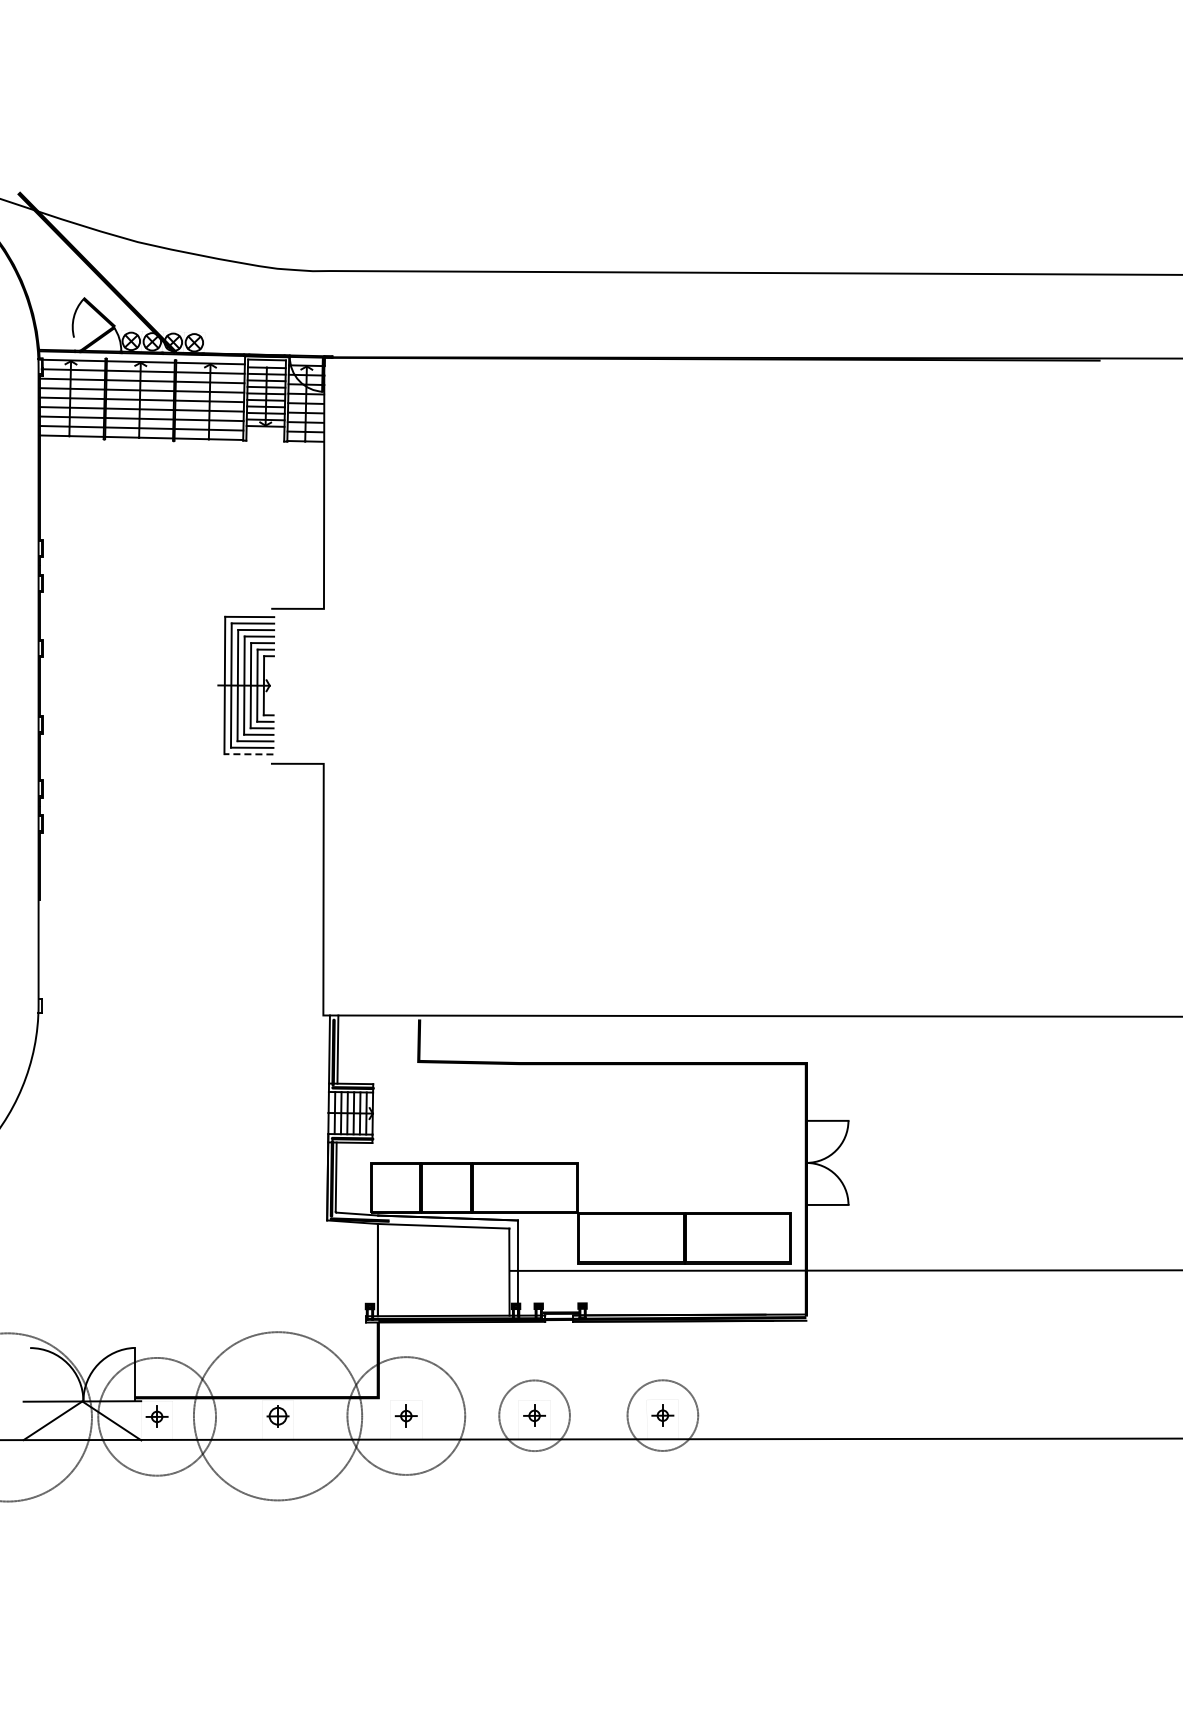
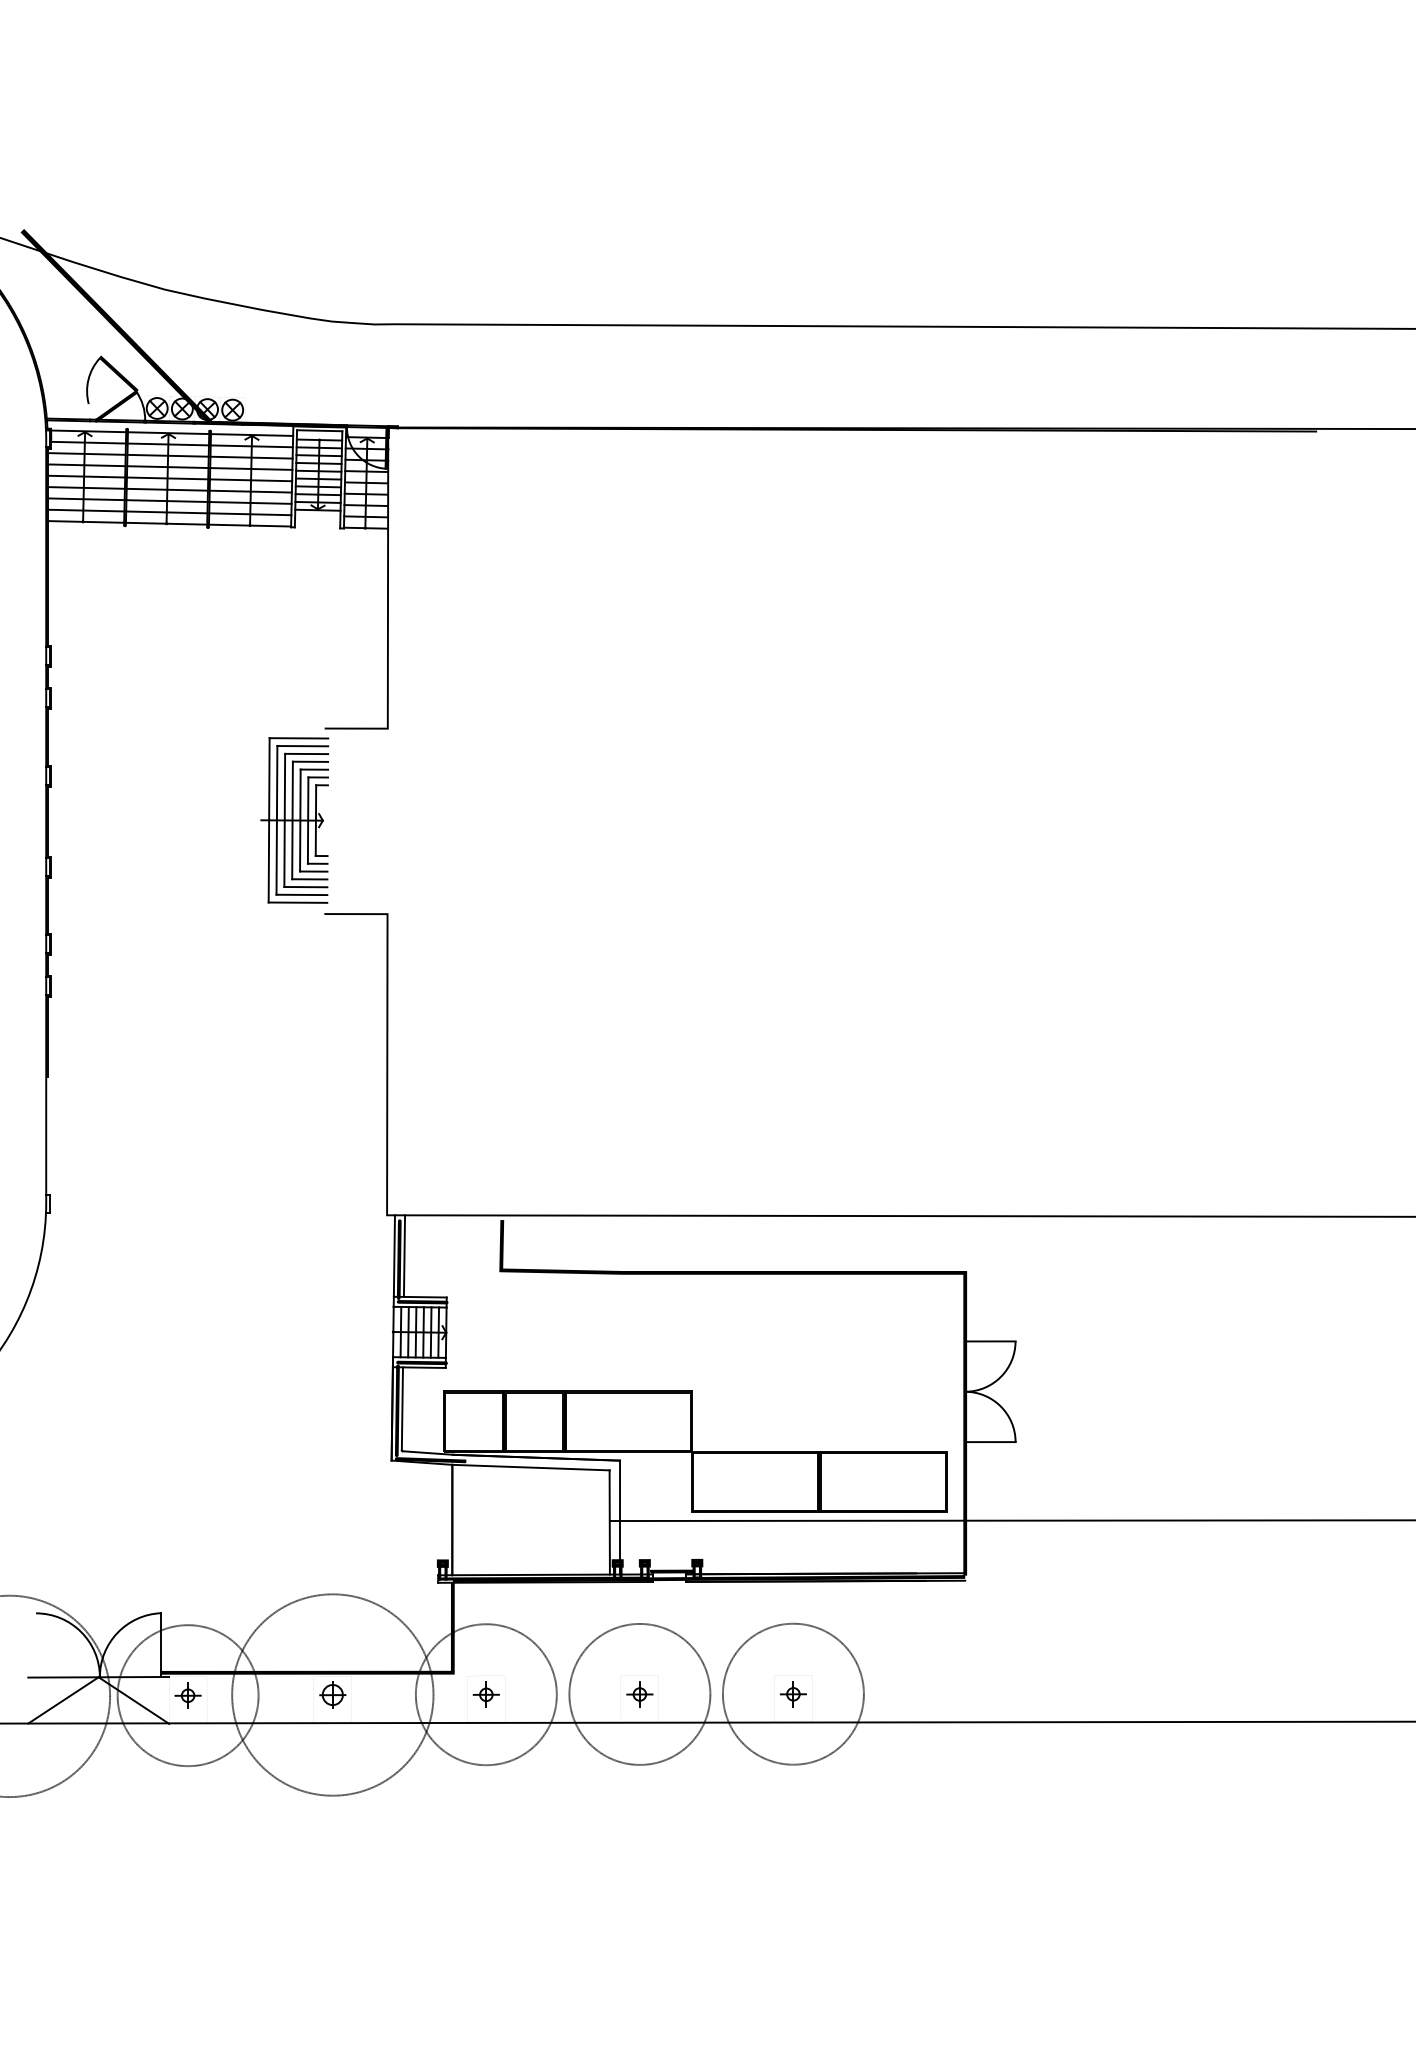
line: (248, 754) -> (297, 902), dashed -> solid
circle: (534, 1415) -> (639, 1694), size x1.67
circle: (662, 1415) -> (792, 1694), size x1.67

